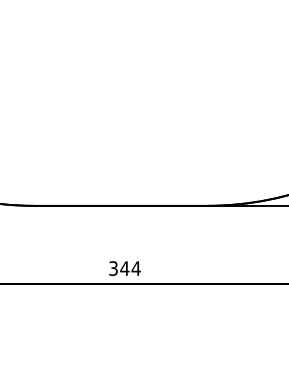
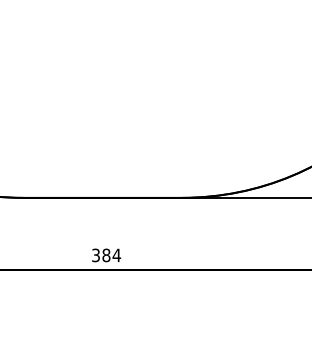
text: (124, 268) -> (106, 255), 344 -> 384

